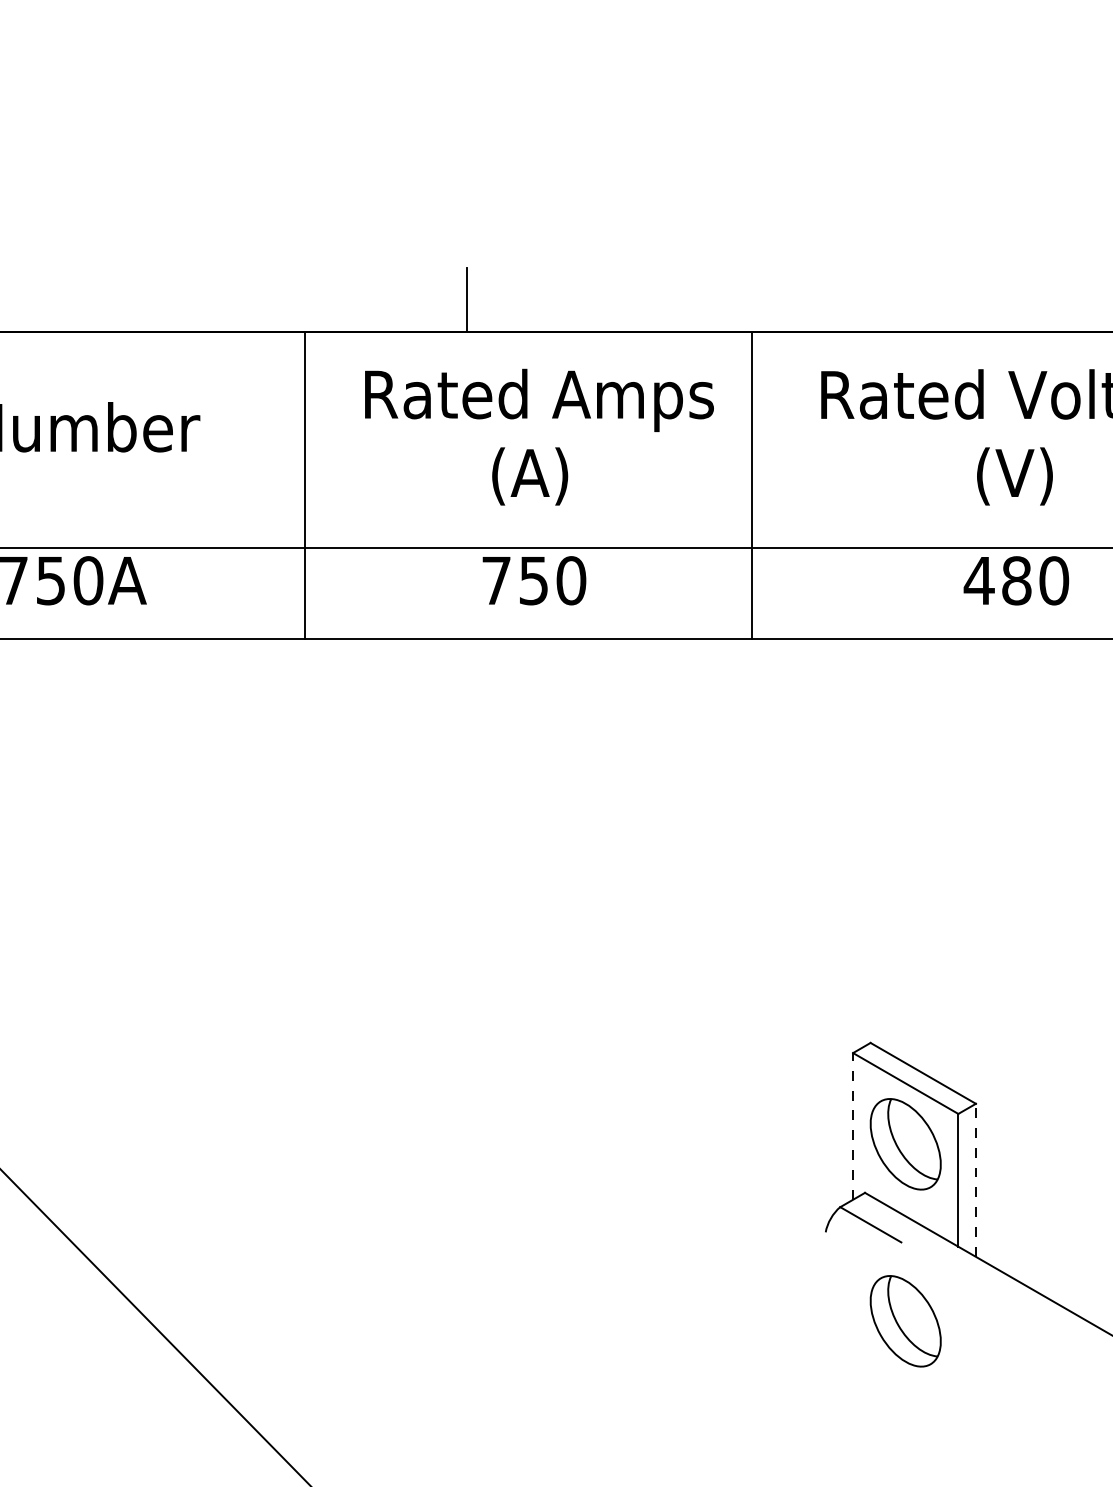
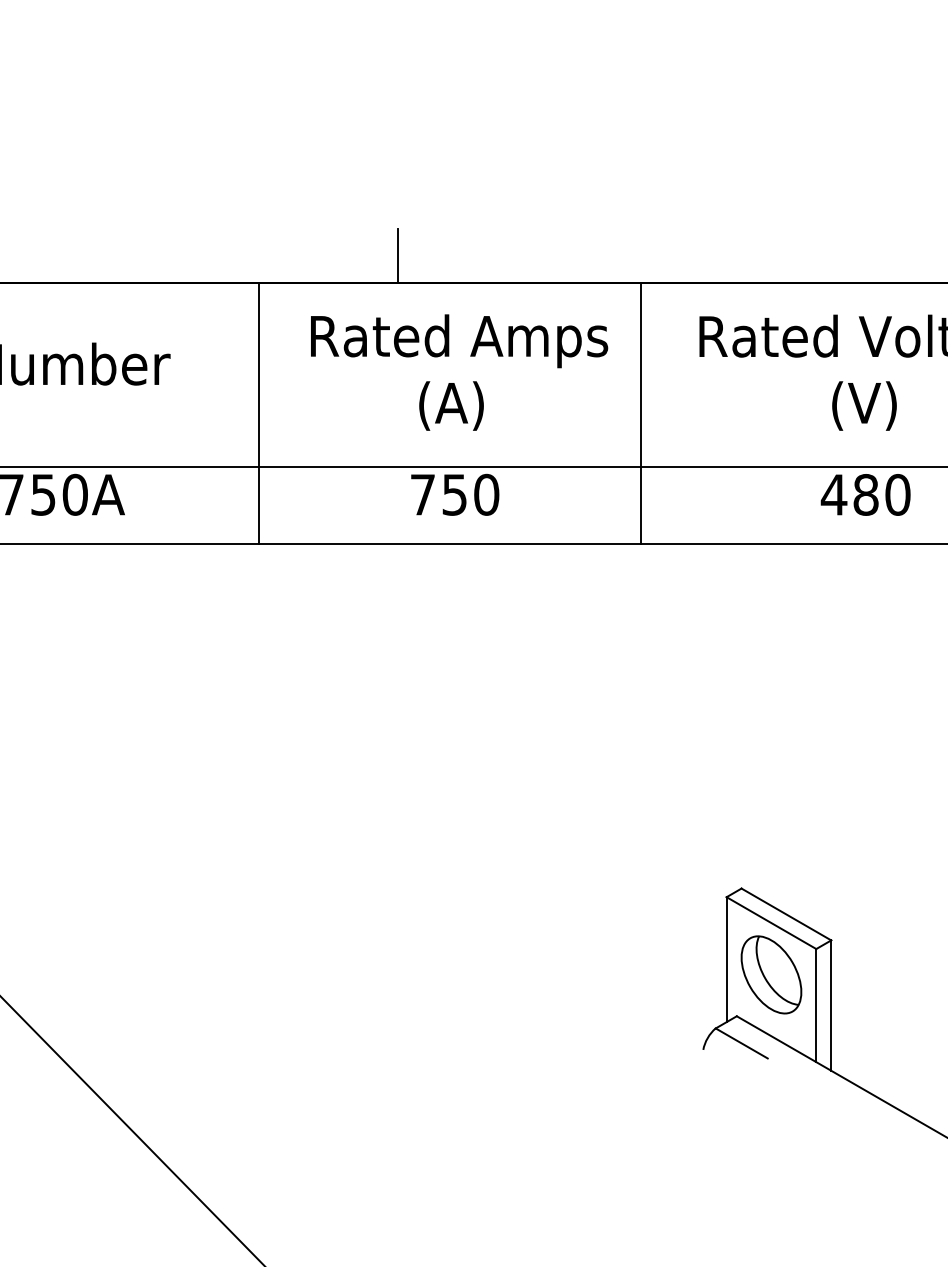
line: (853, 1125) -> (726, 958), dashed -> solid
line: (975, 1180) -> (830, 1005), dashed -> solid
part: (905, 1321) -> (771, 1125), removed

